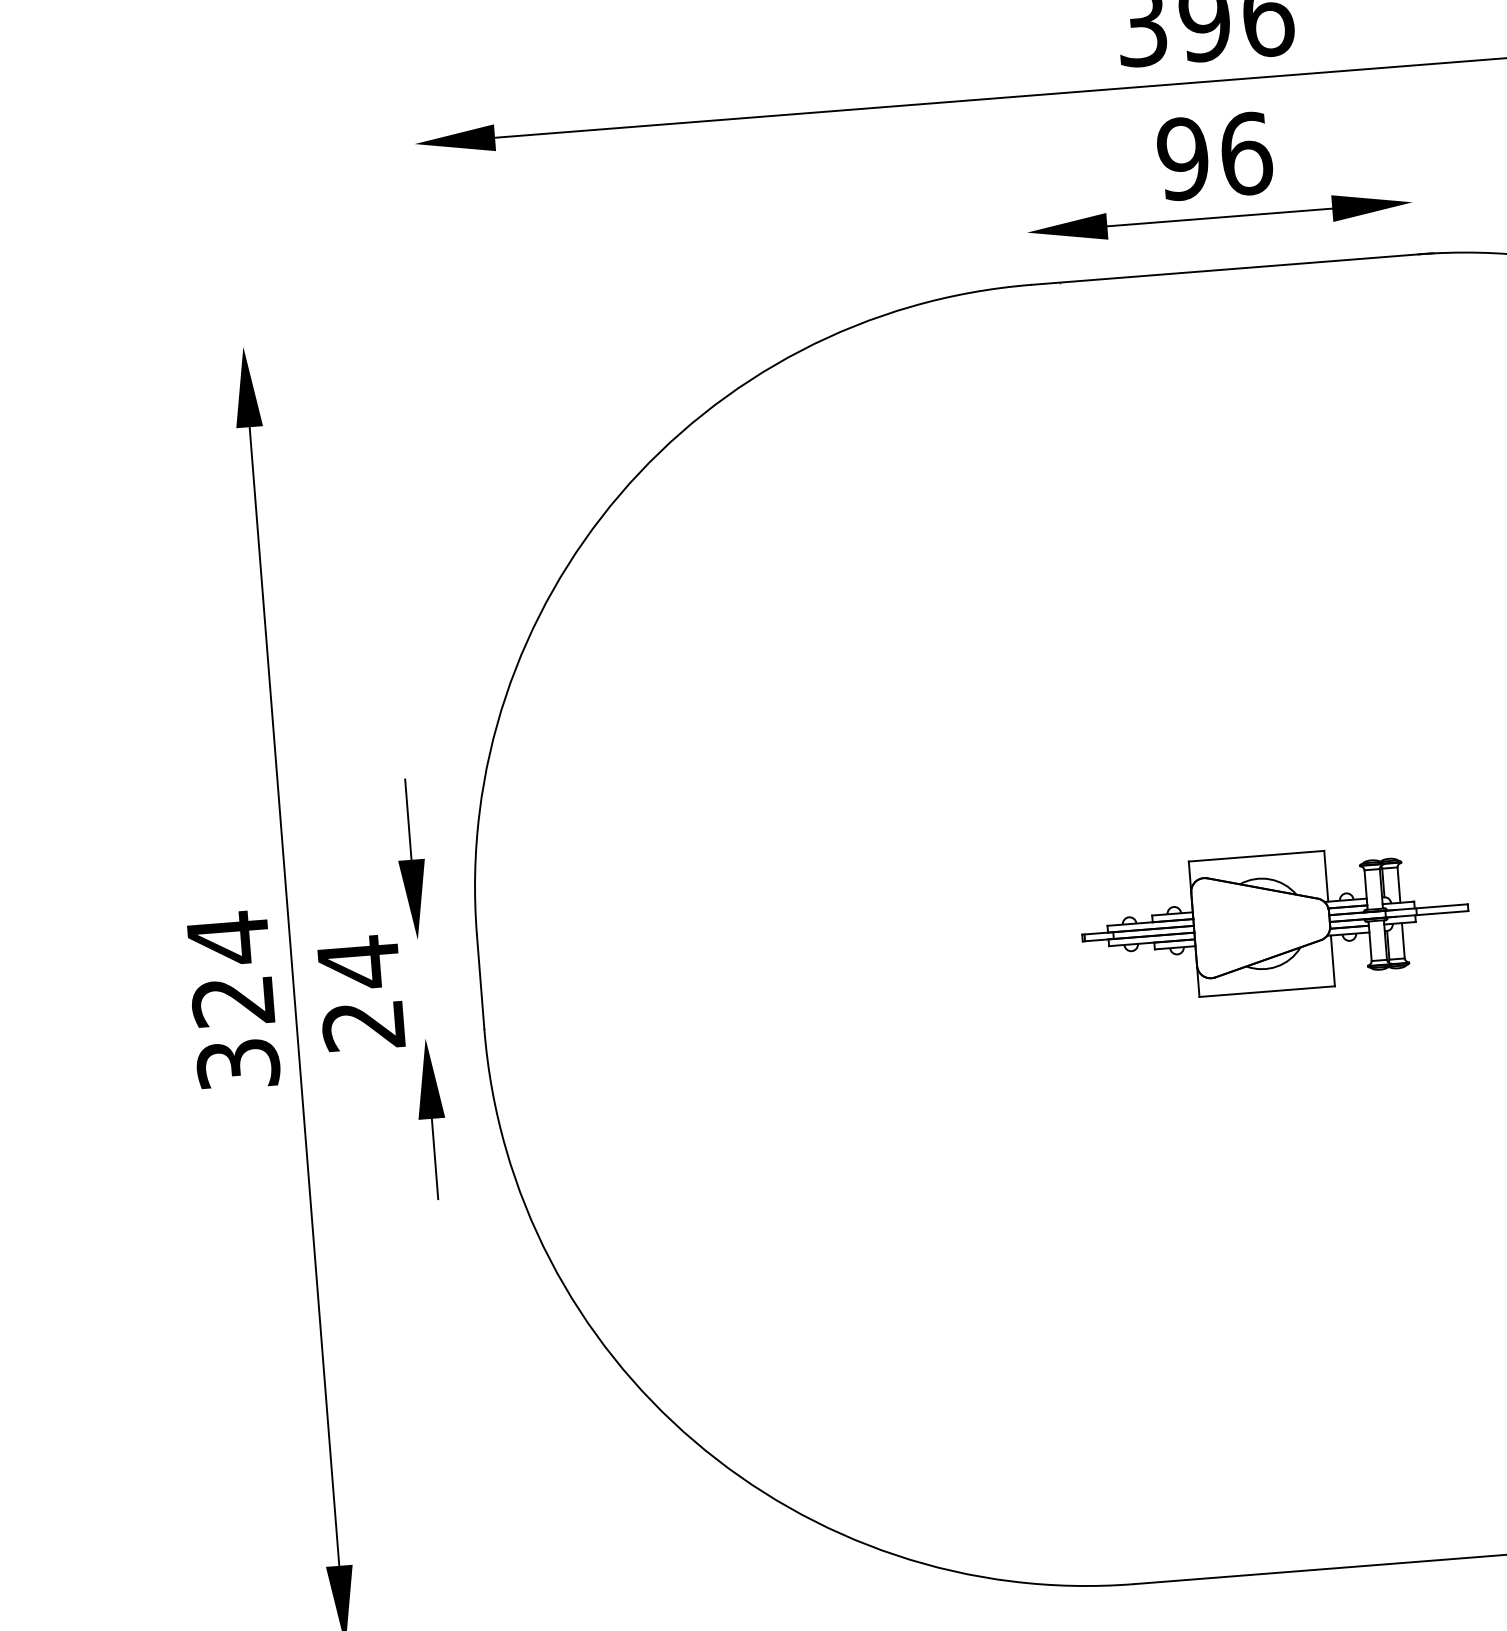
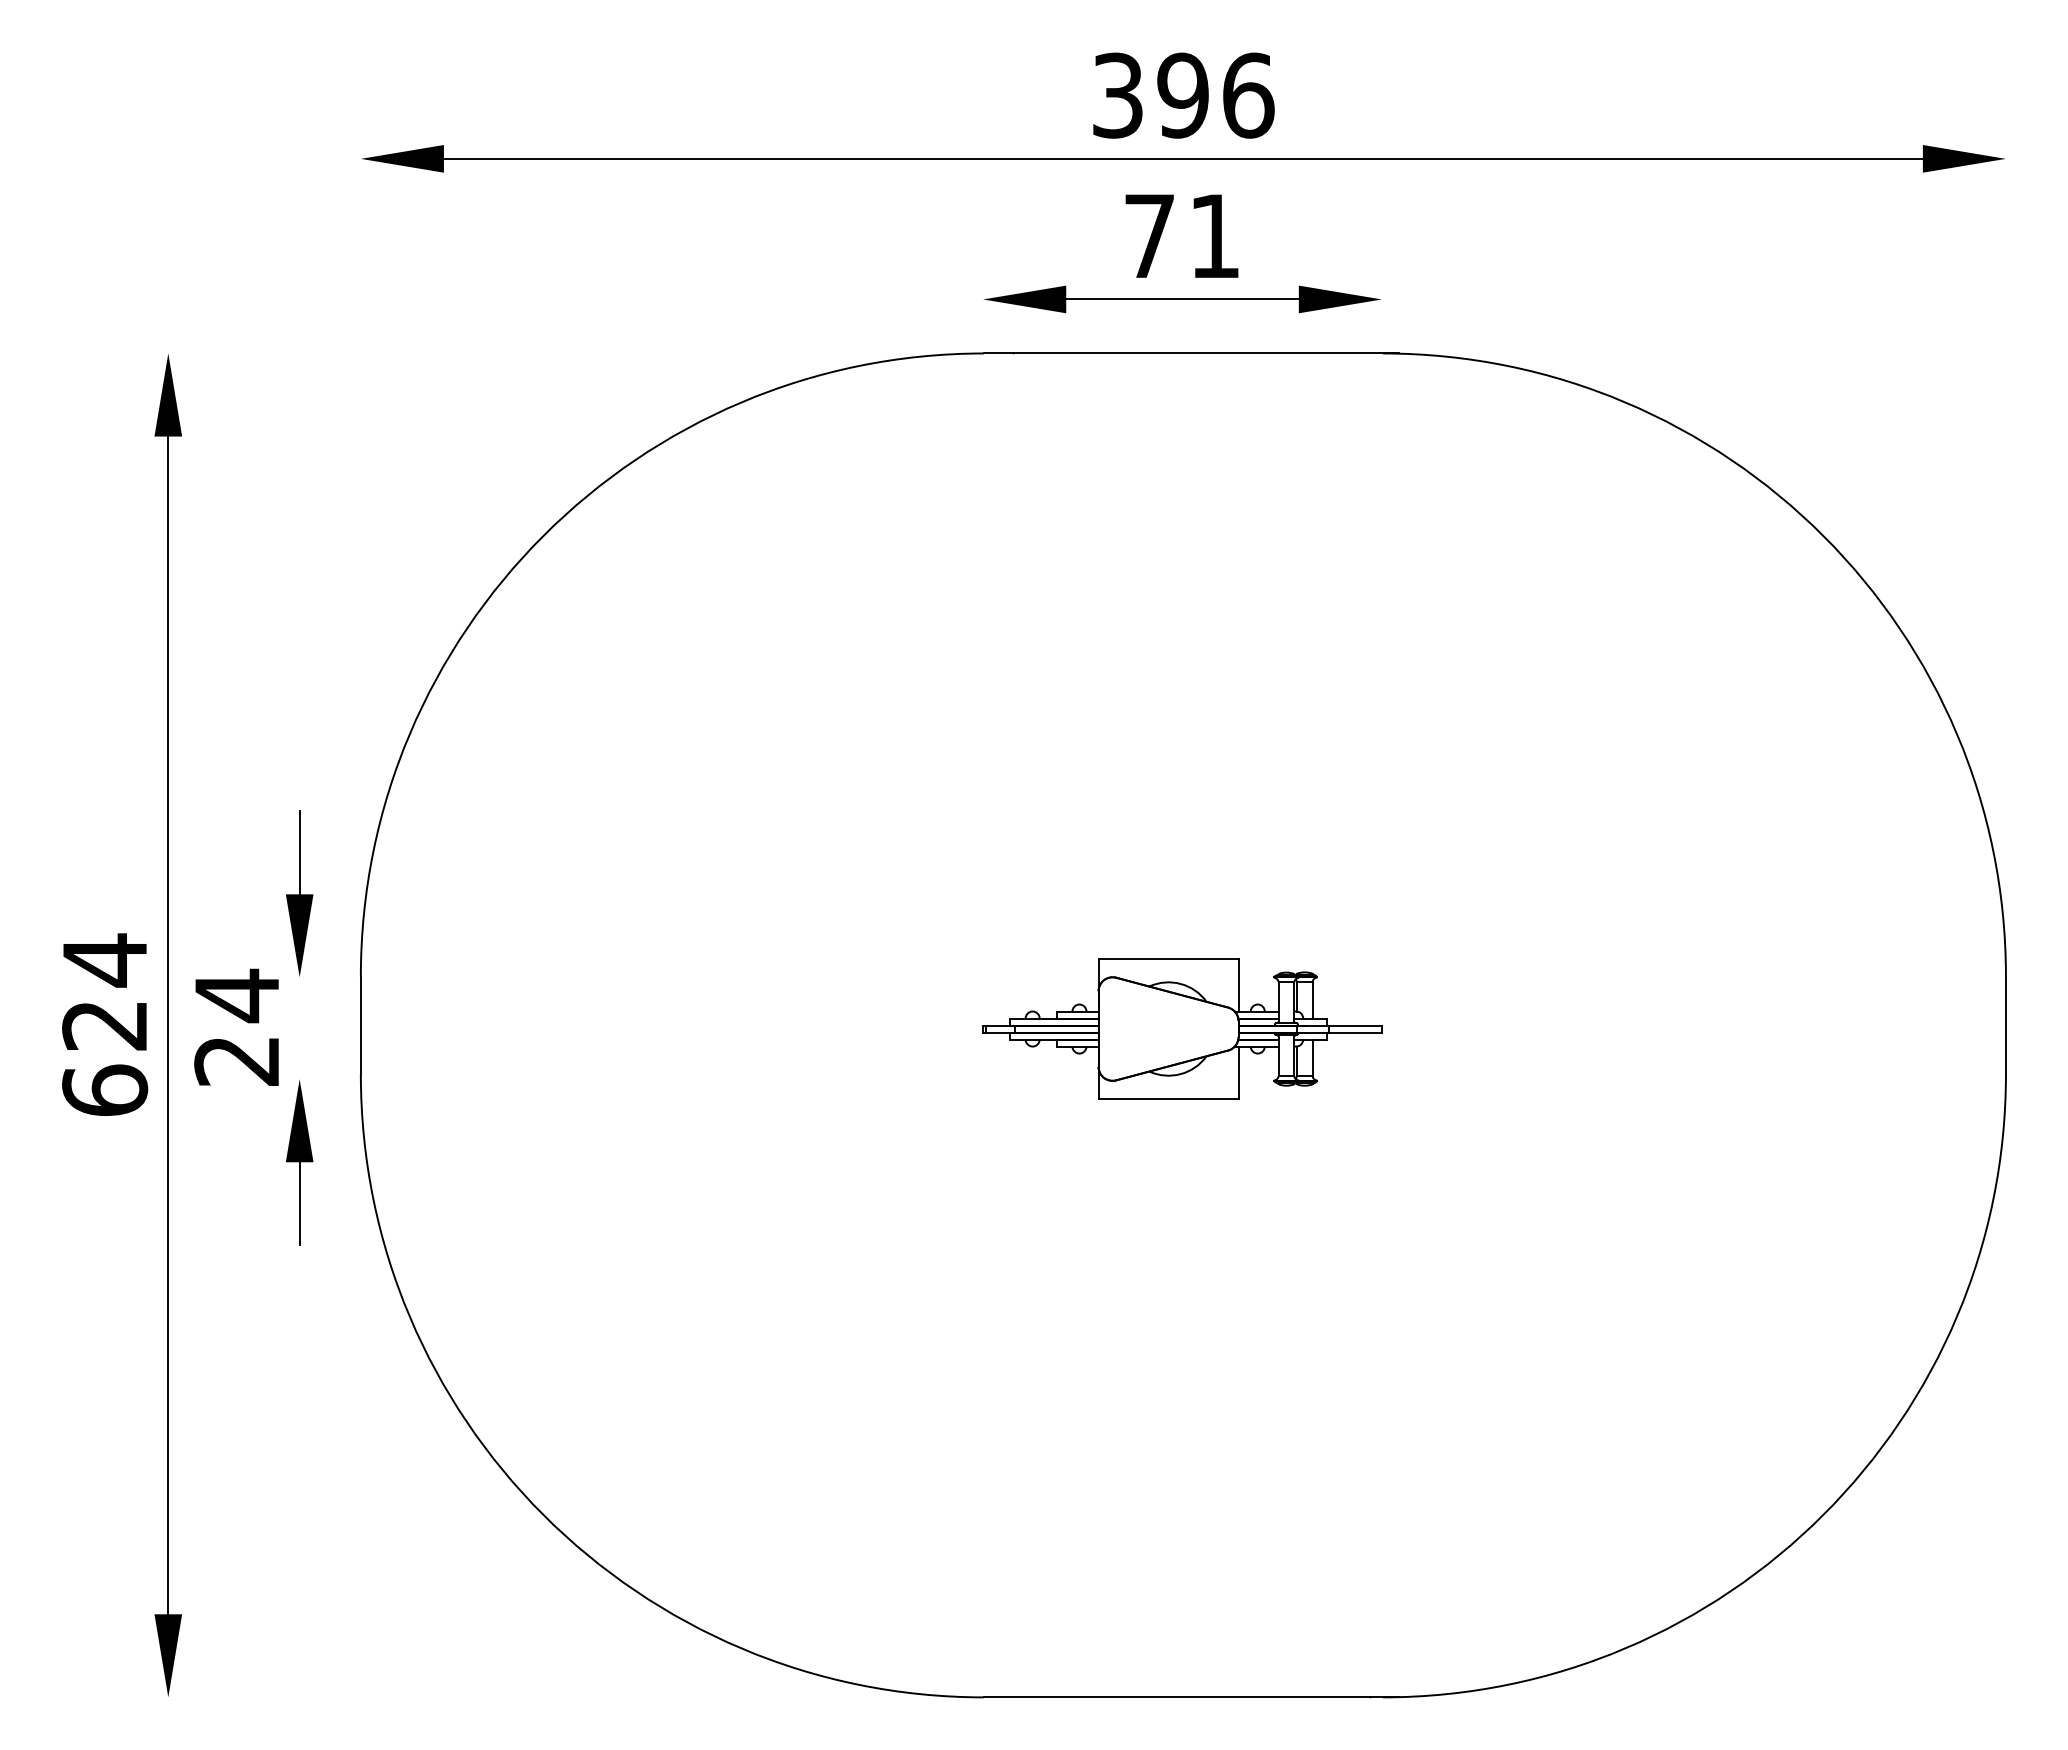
text: (1214, 156) -> (1182, 236), 96 -> 71
text: (238, 1063) -> (105, 1089), 324 -> 624

